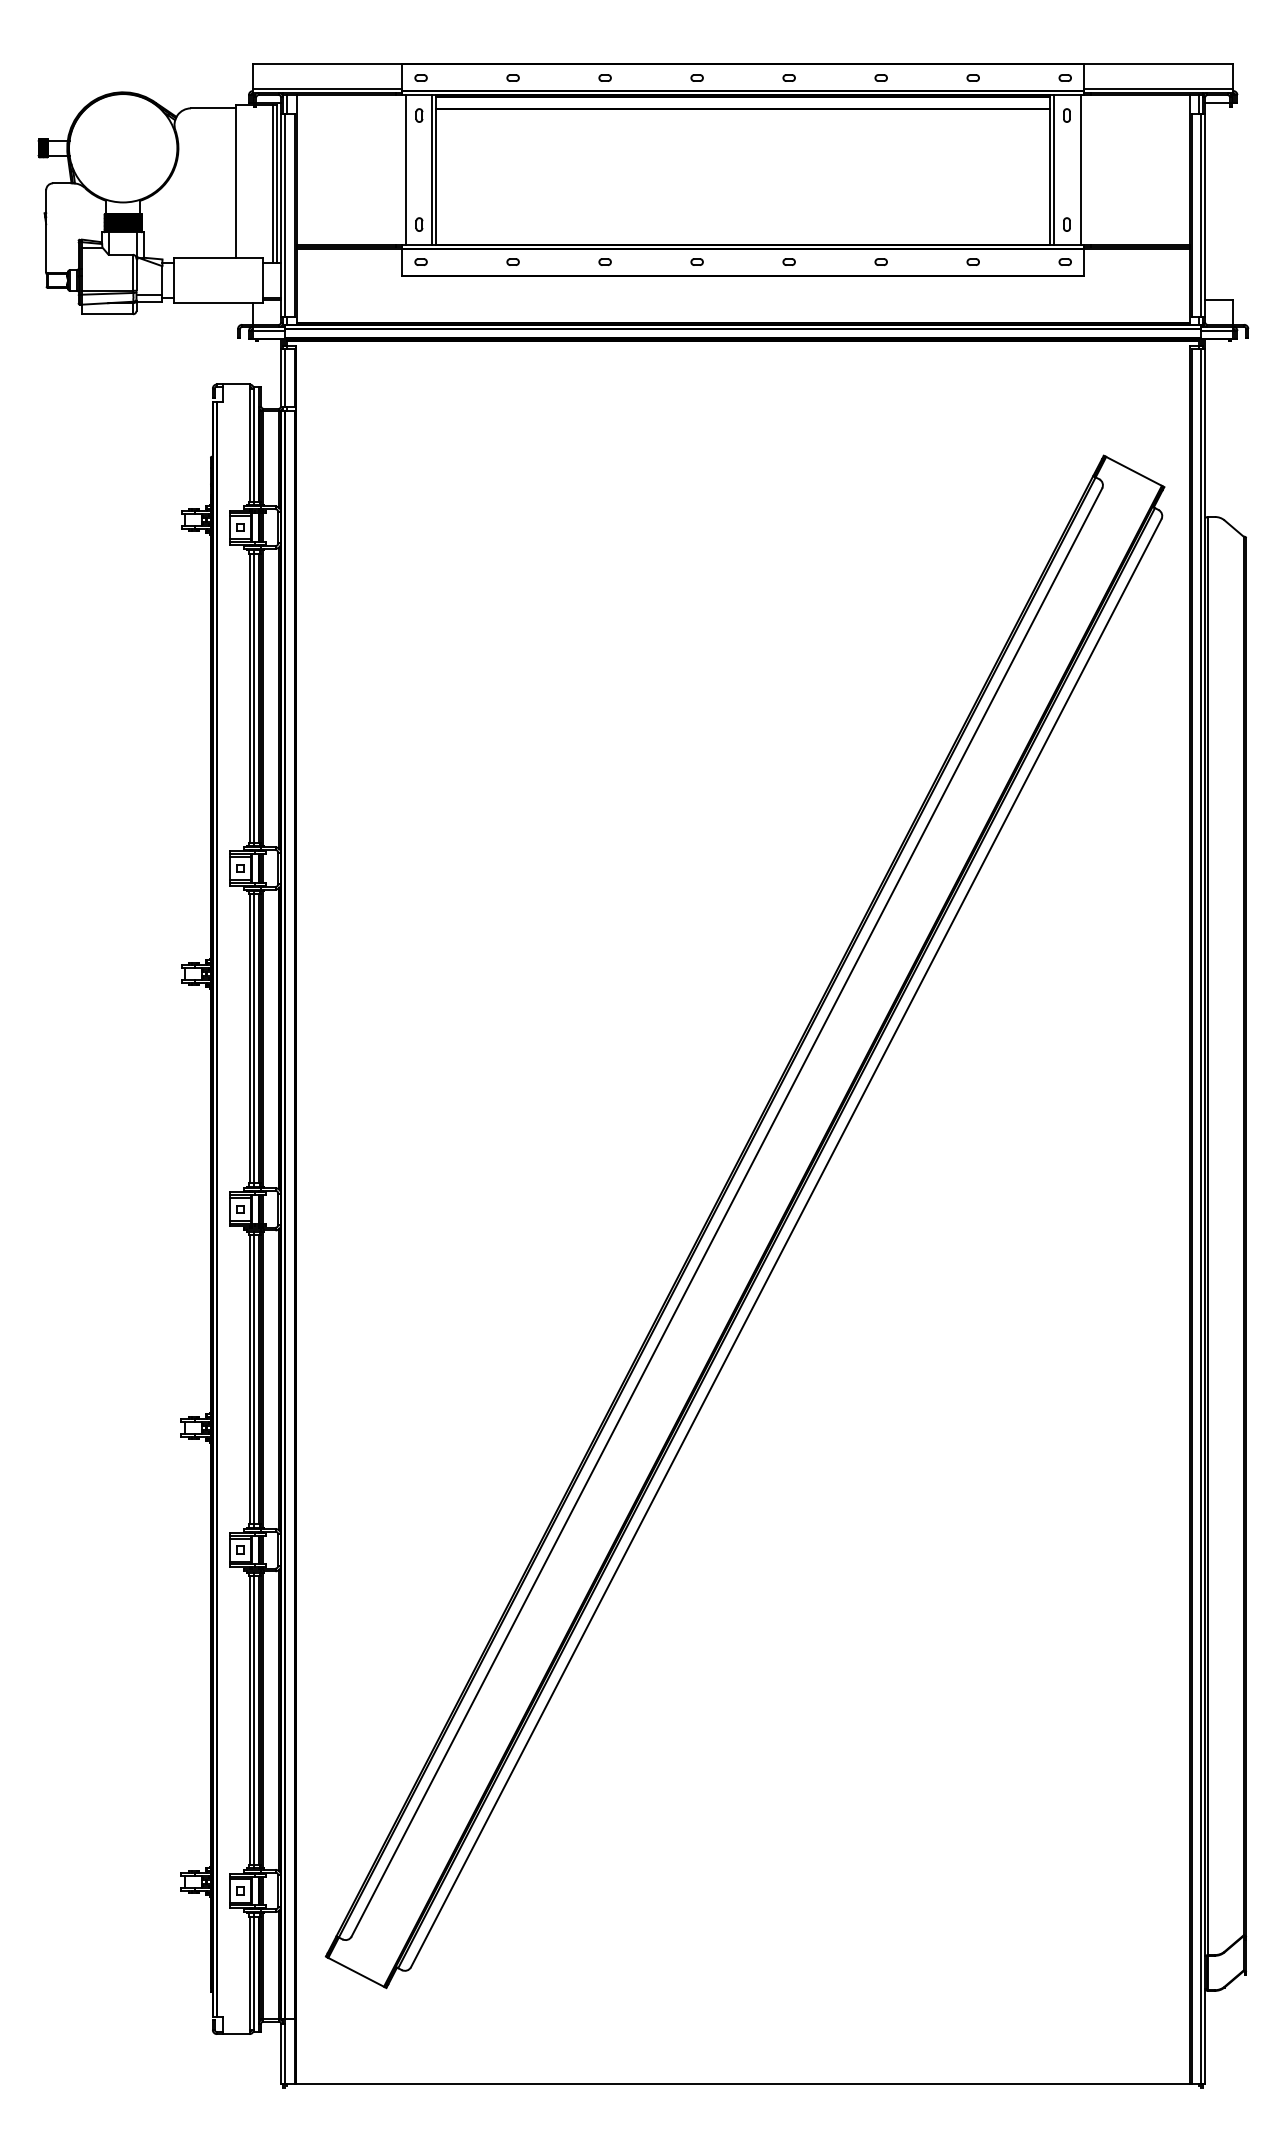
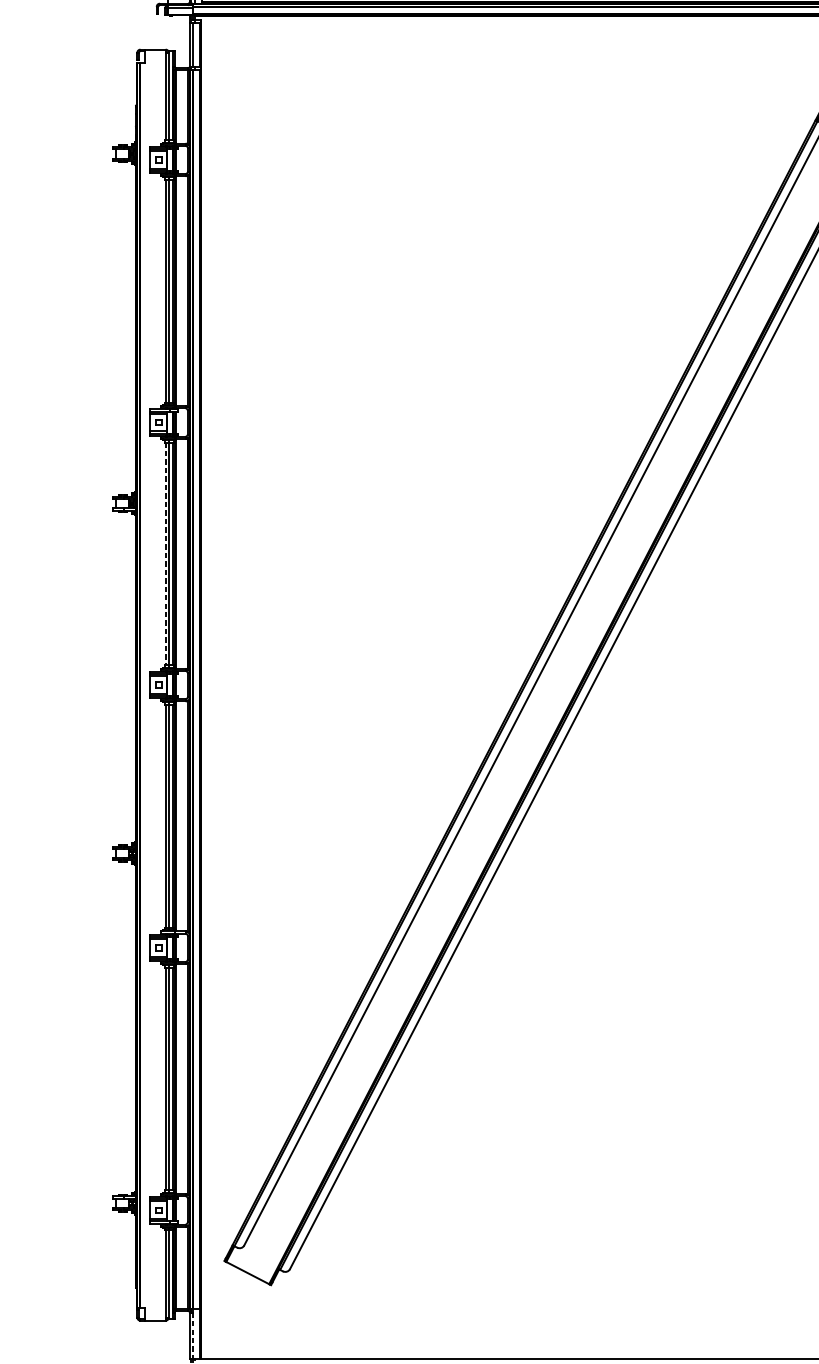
line: (249, 1038) -> (165, 553), solid -> dashed
line: (285, 2053) -> (193, 1335), solid -> dashed

